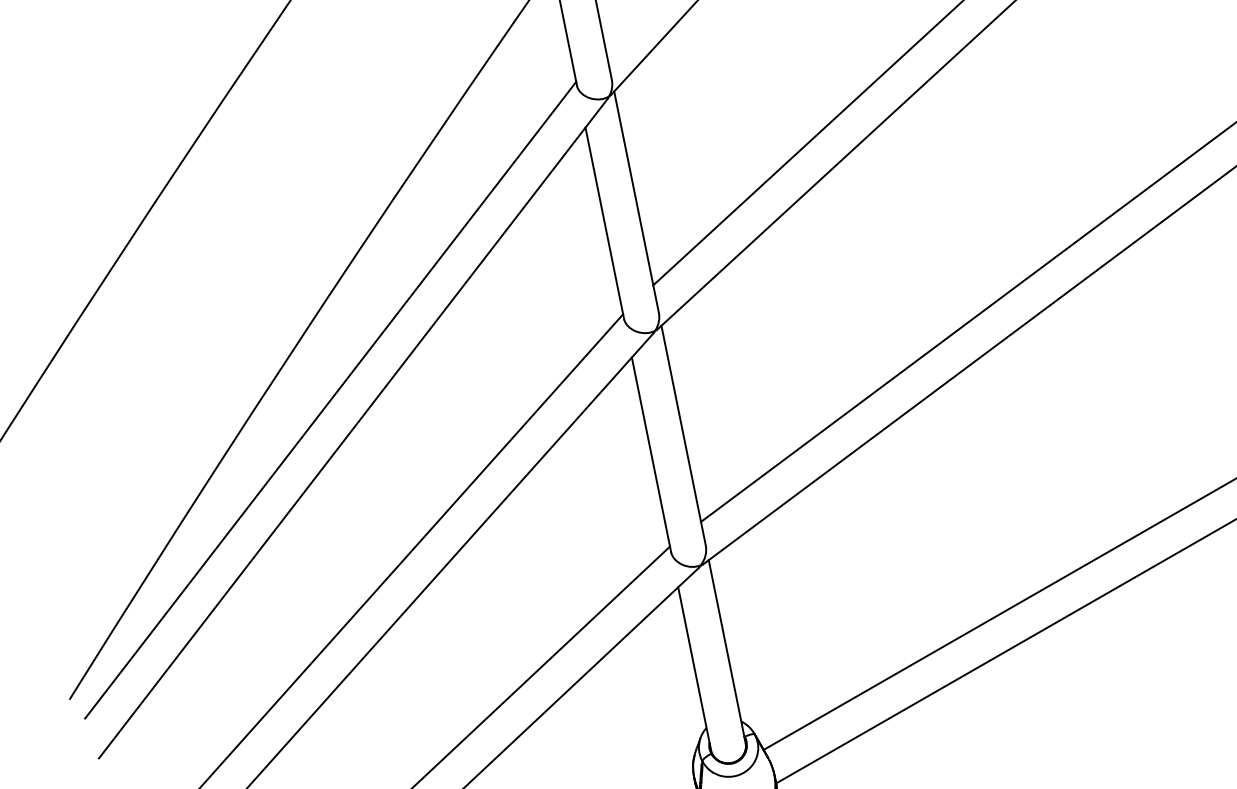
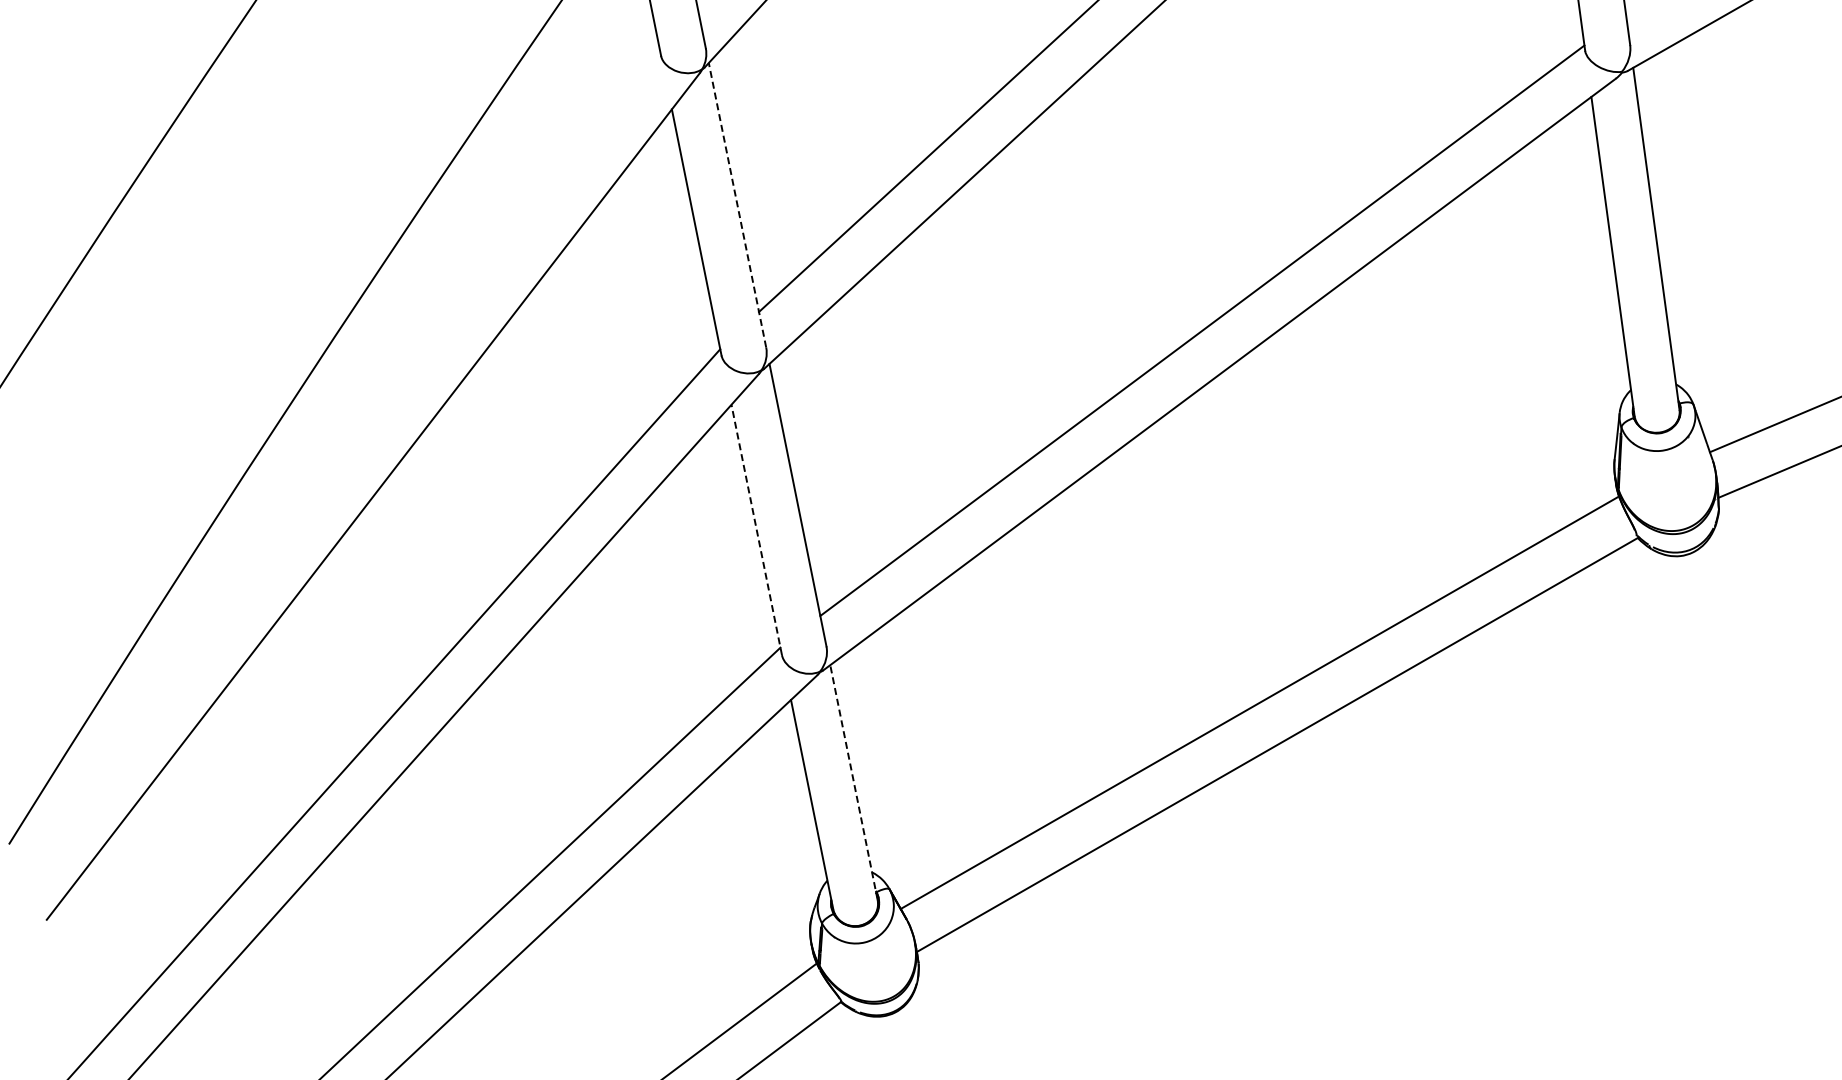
line: (636, 201) -> (737, 204), solid -> dashed
line: (330, 400) -> (344, 459), removed
line: (651, 454) -> (756, 529), solid -> dashed
line: (726, 651) -> (853, 782), solid -> dashed

